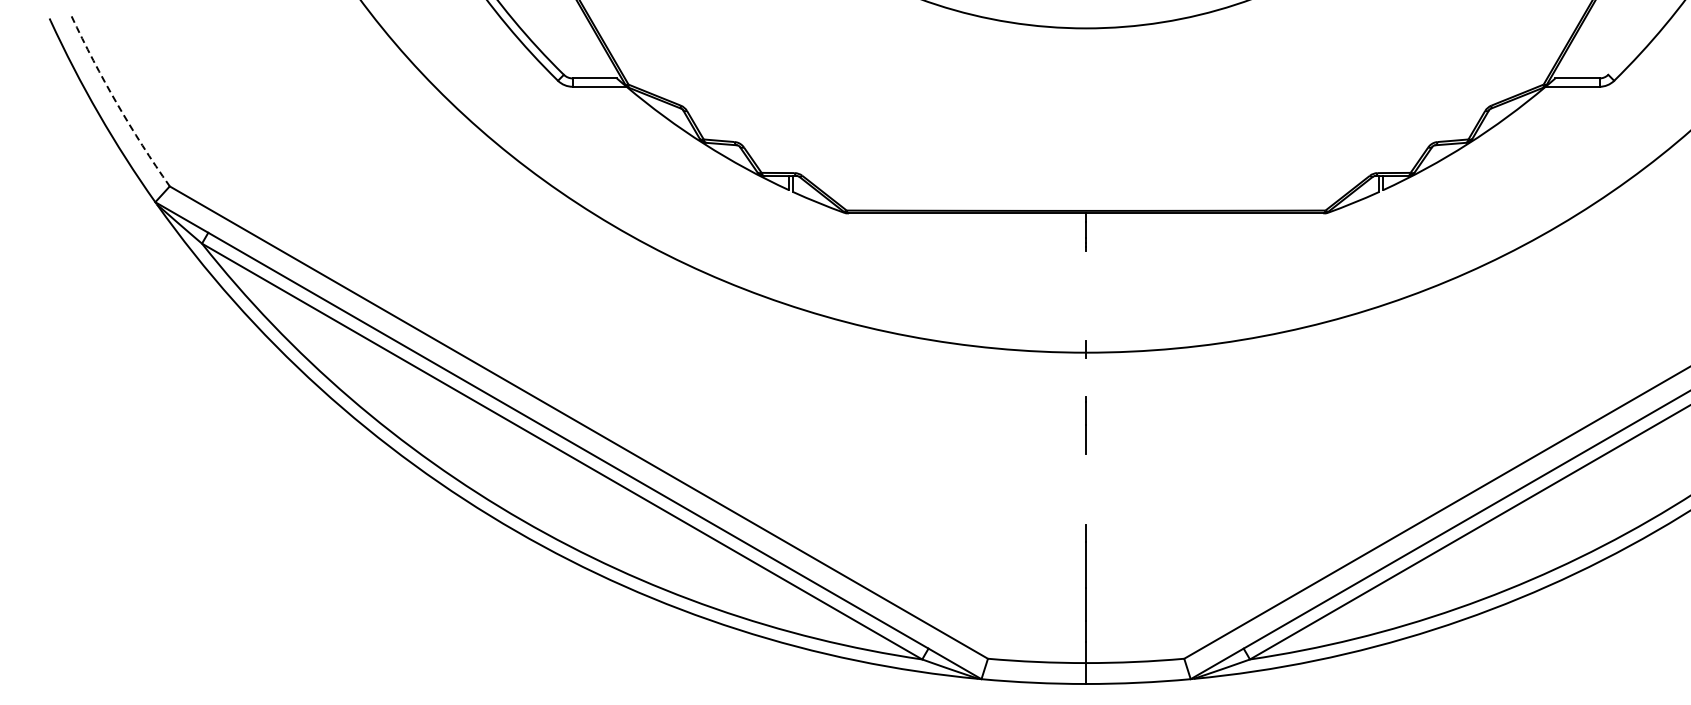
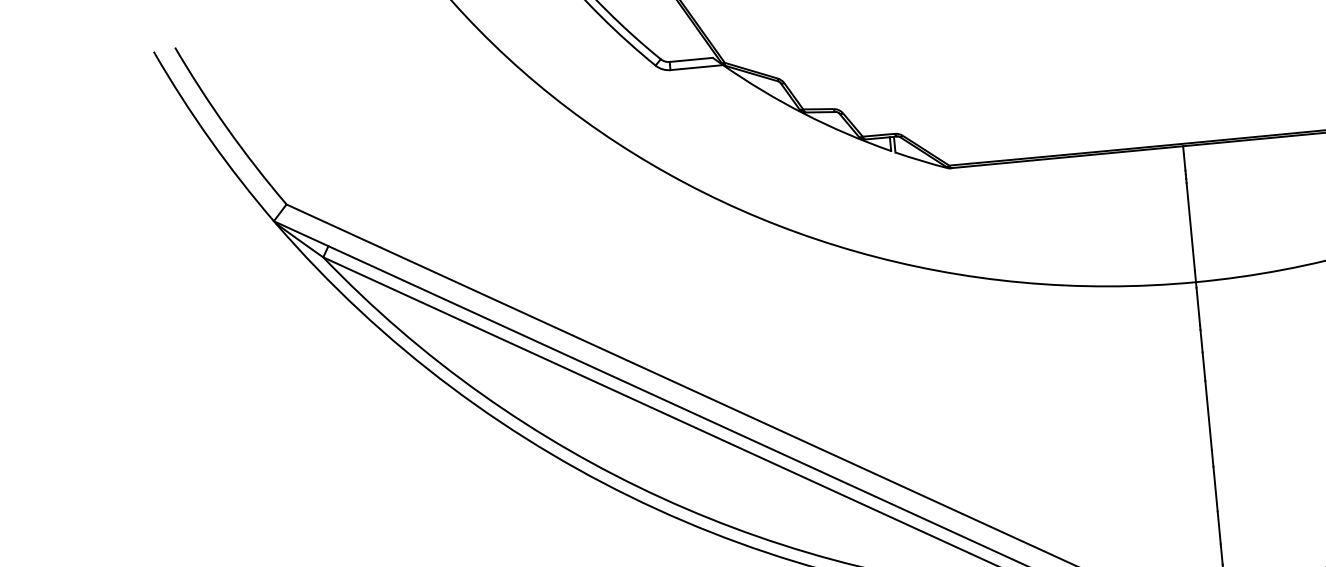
arc: (116, 103) -> (226, 128), dashed -> solid
line: (1086, 295) -> (1191, 226), added
line: (1086, 377) -> (1198, 306), added
line: (1086, 489) -> (1208, 415), added

